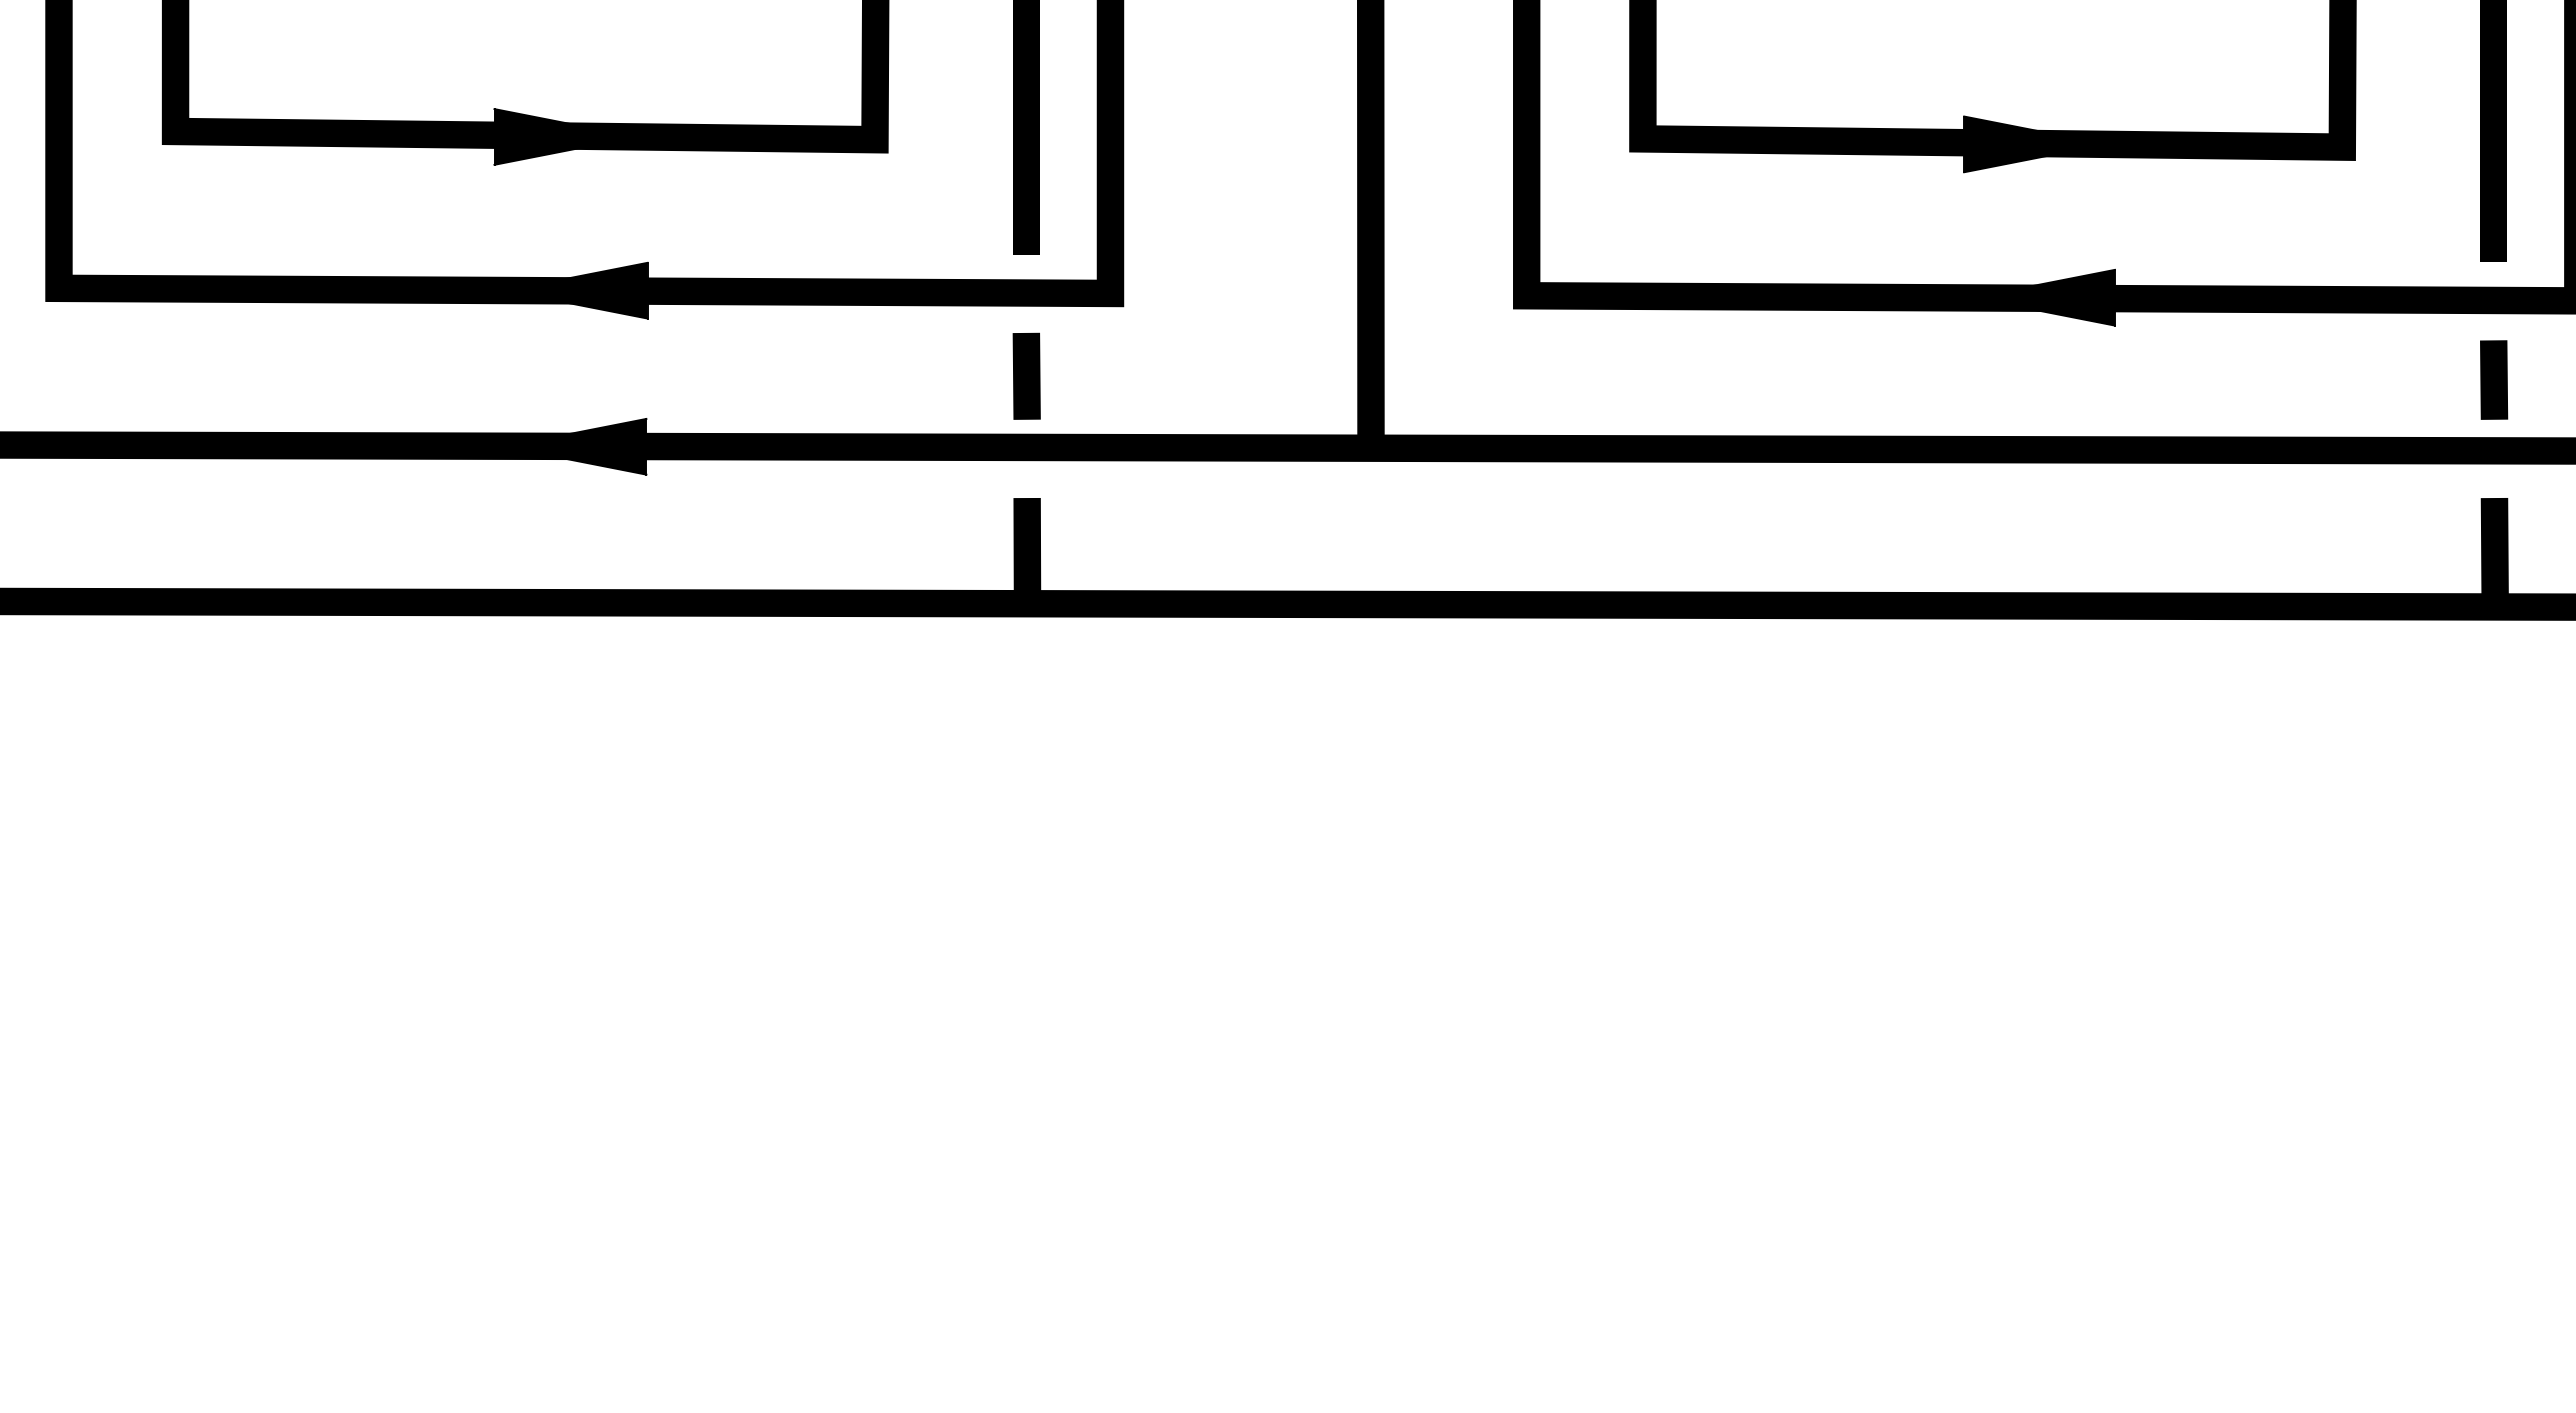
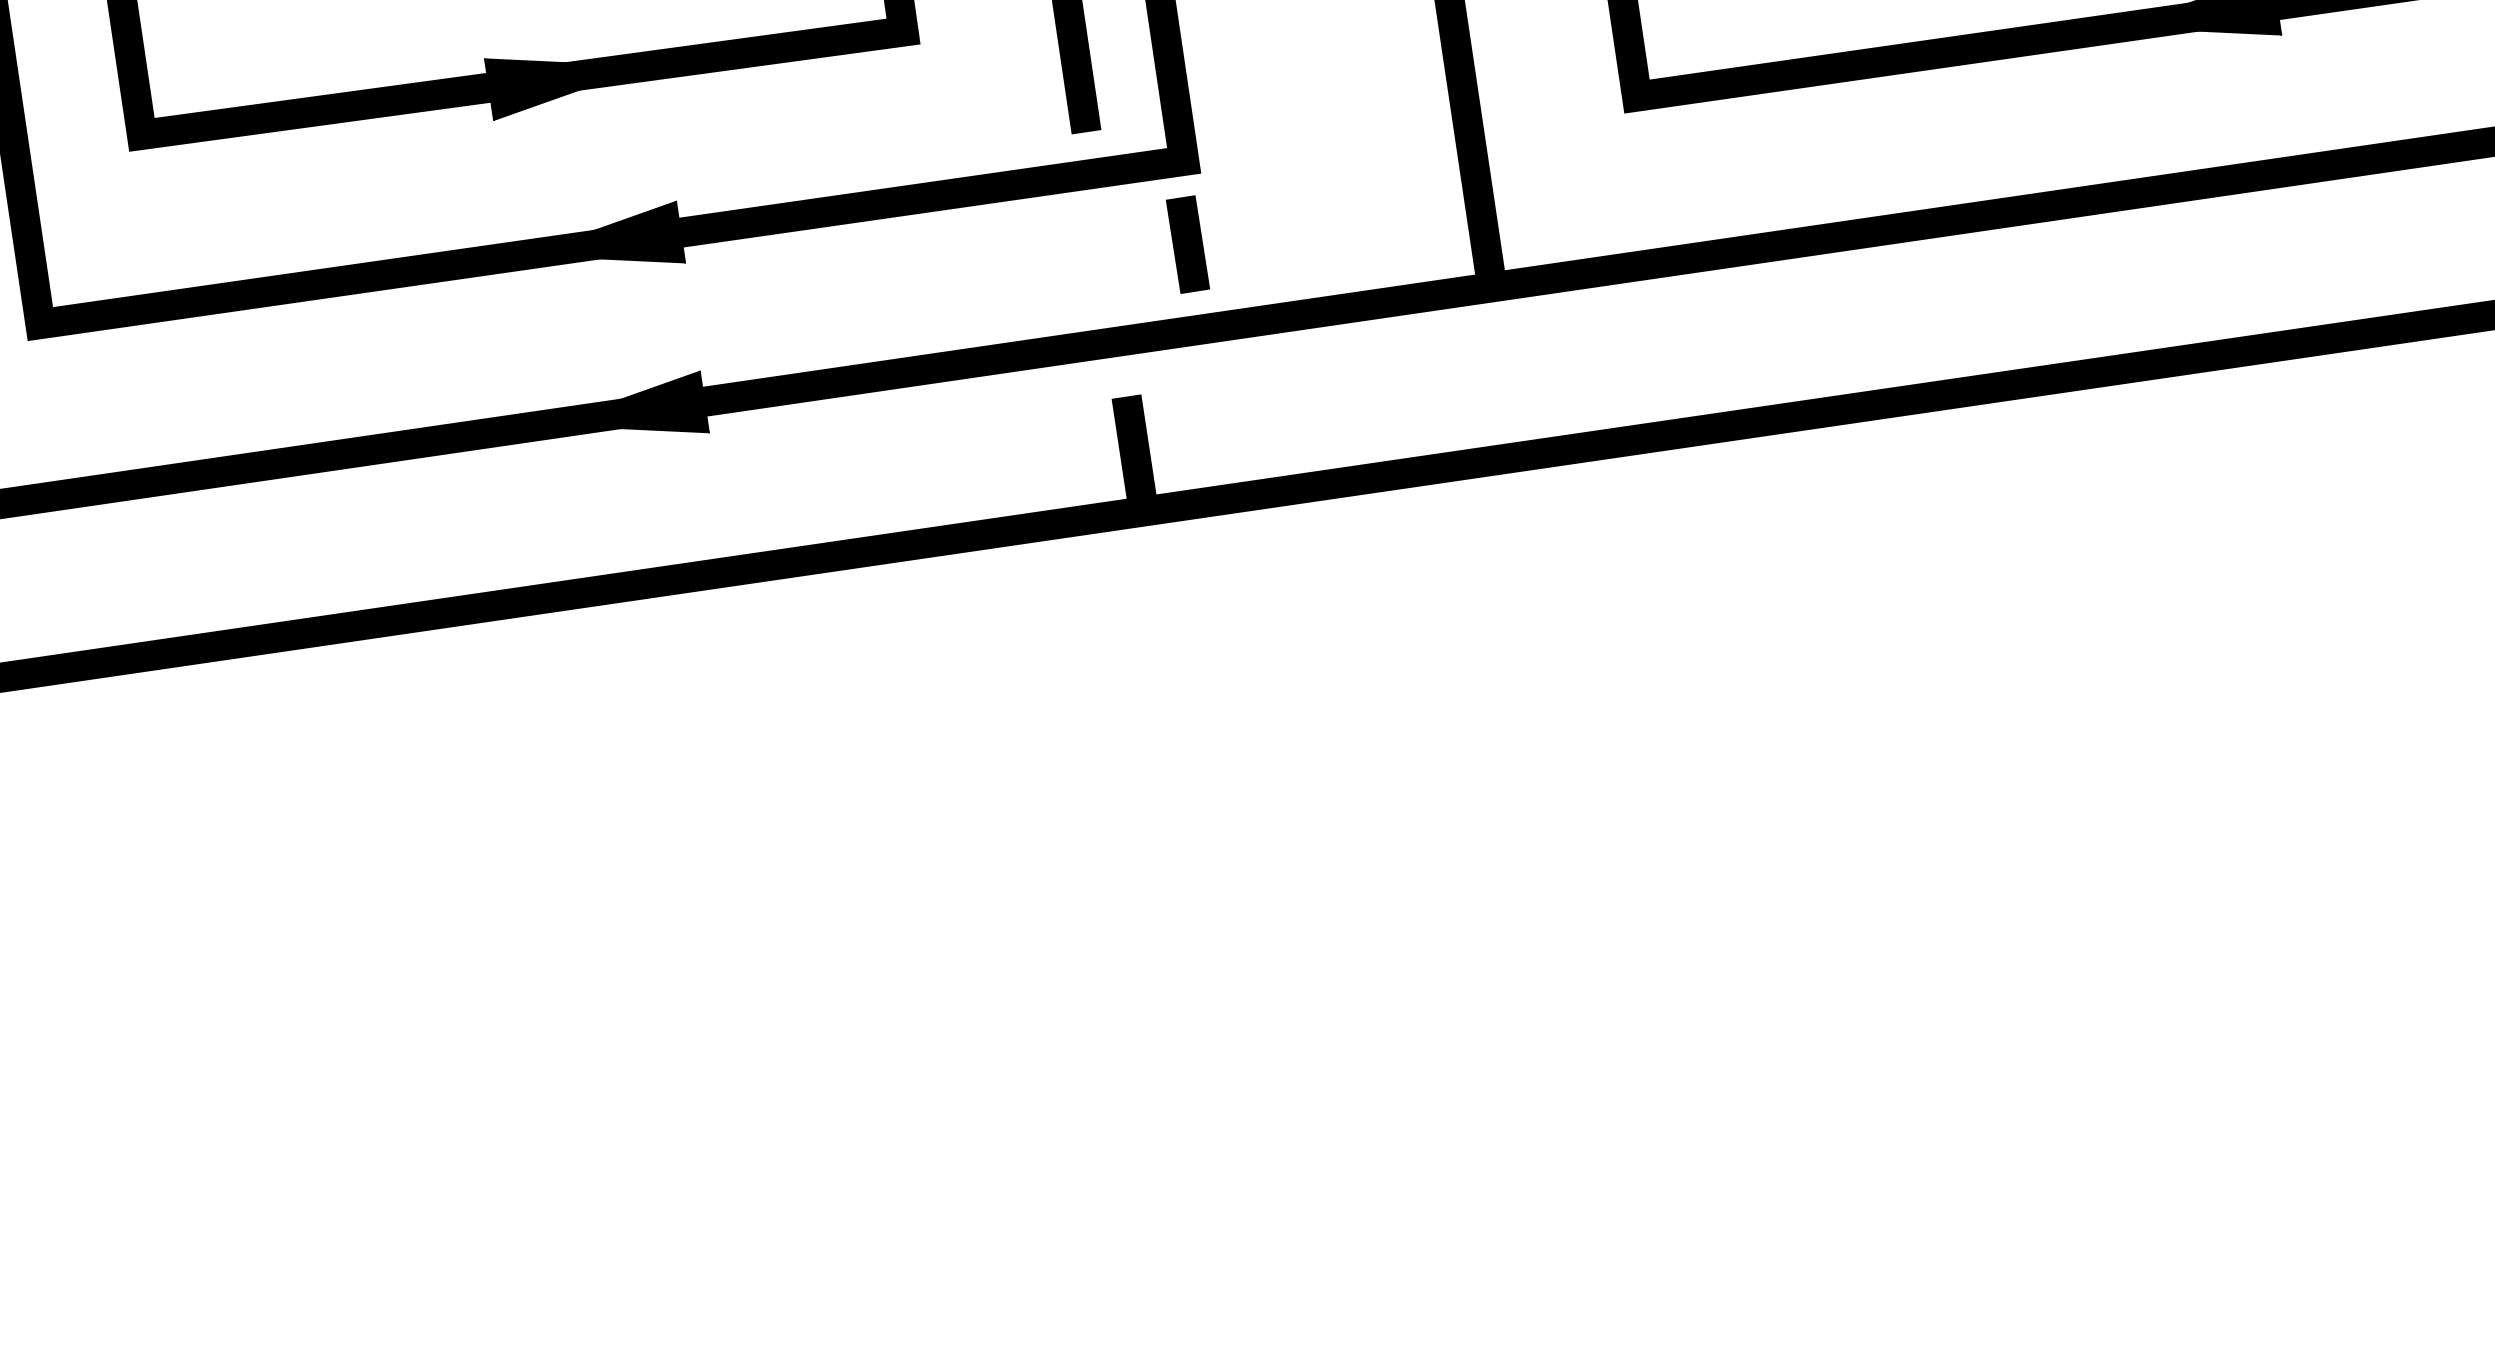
line: (1026, 375) -> (1187, 243), moved

